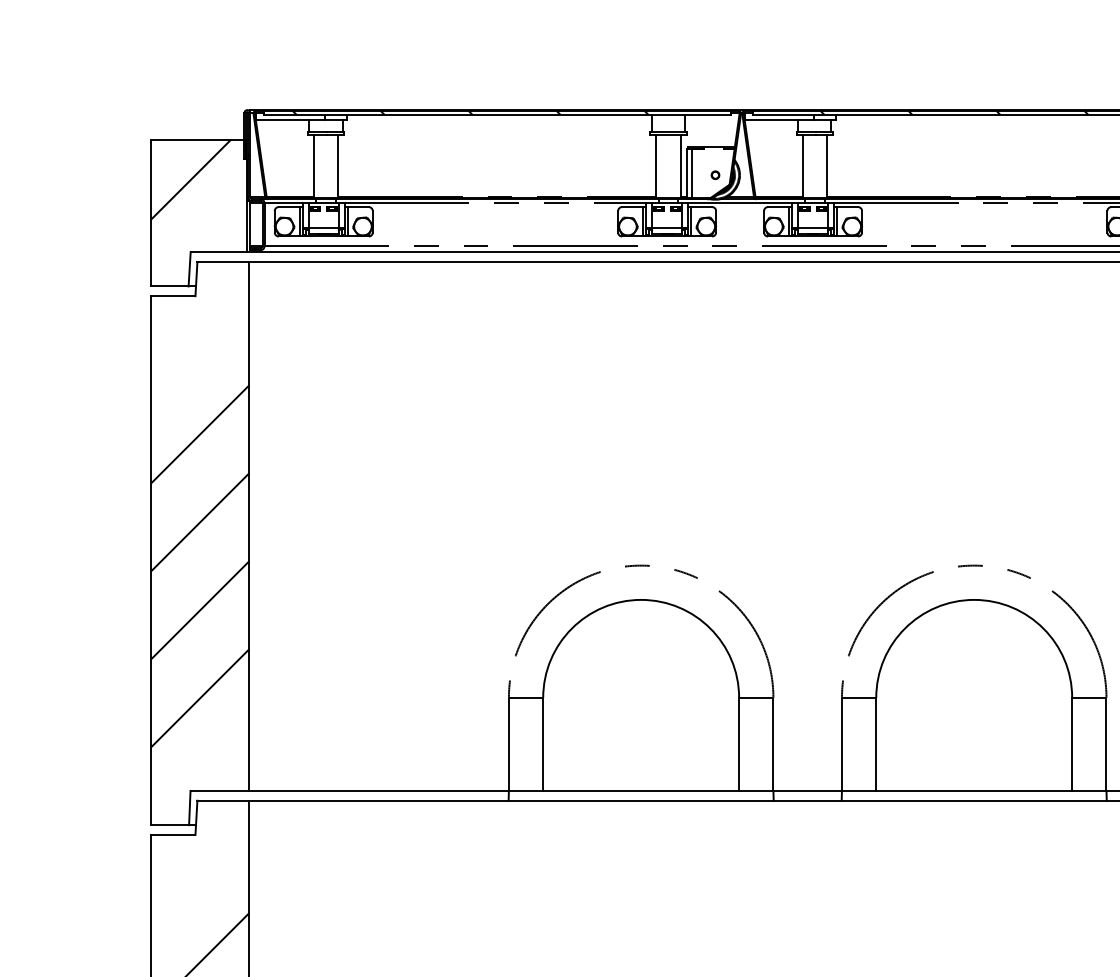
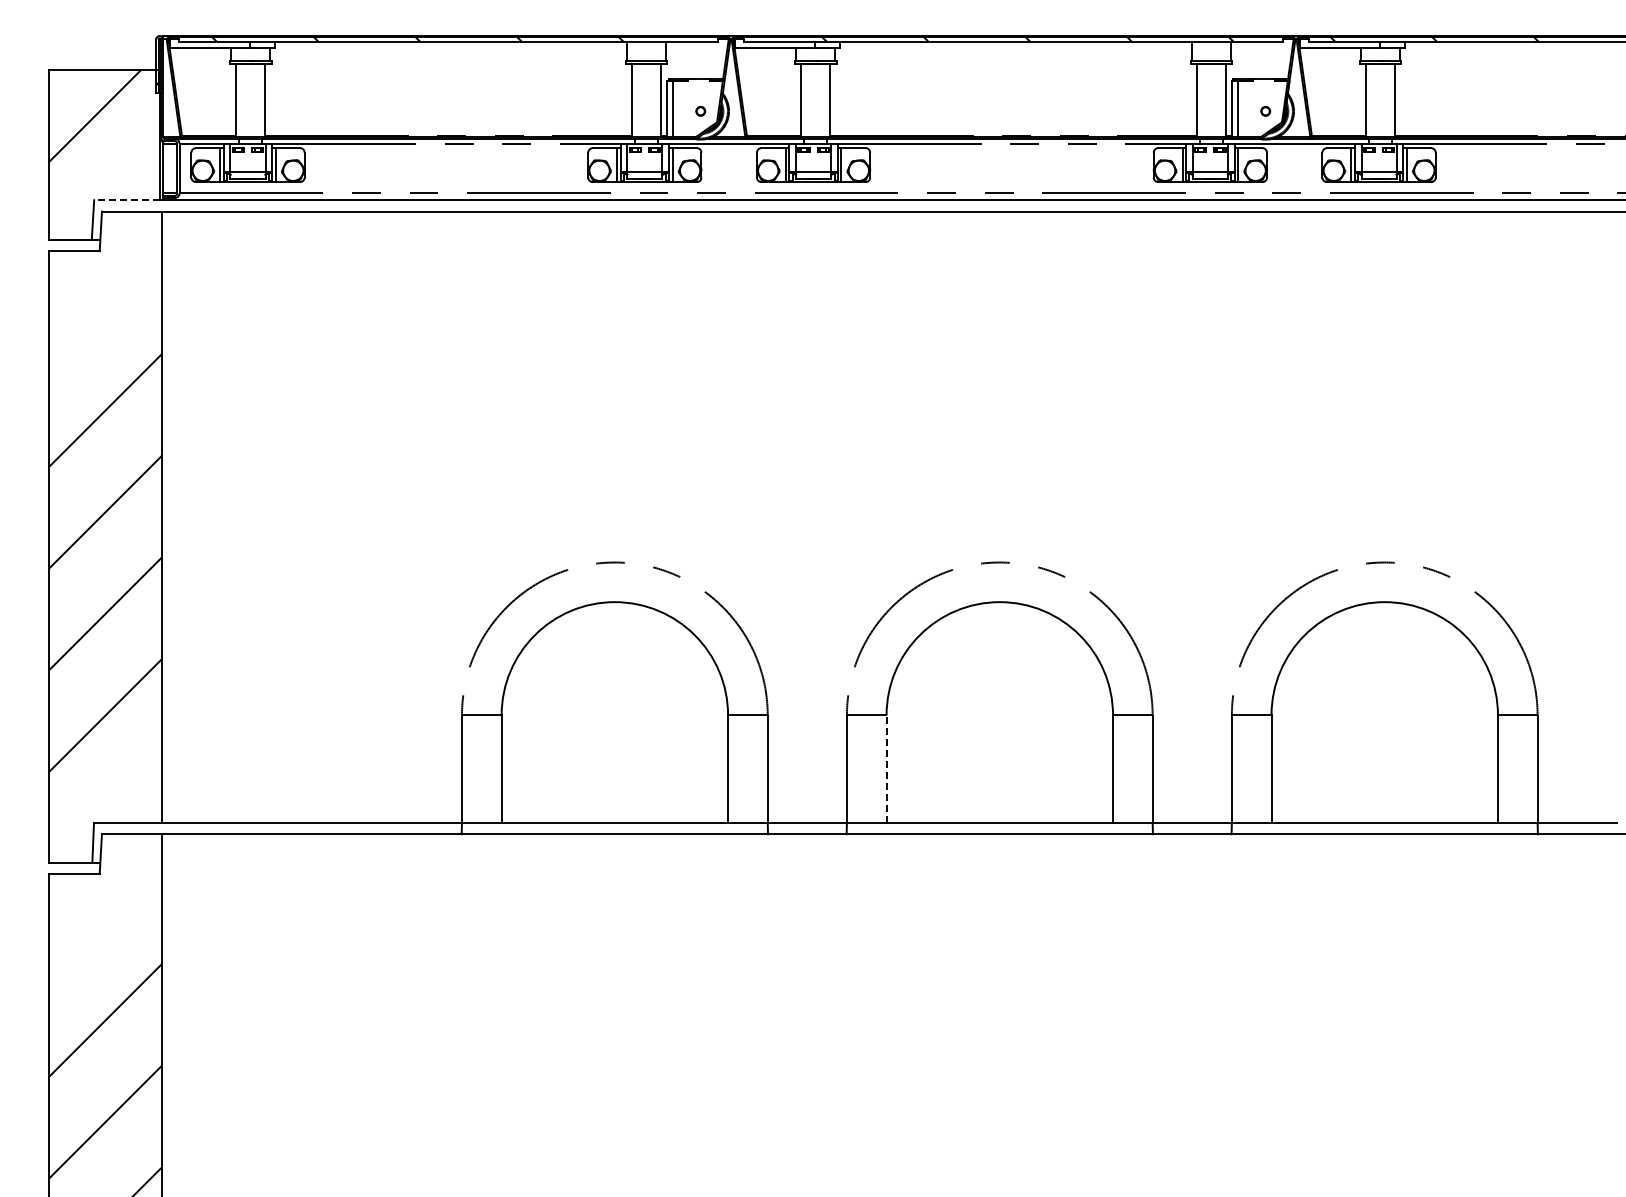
line: (218, 252) -> (126, 200), solid -> dashed
line: (876, 744) -> (886, 769), solid -> dashed

